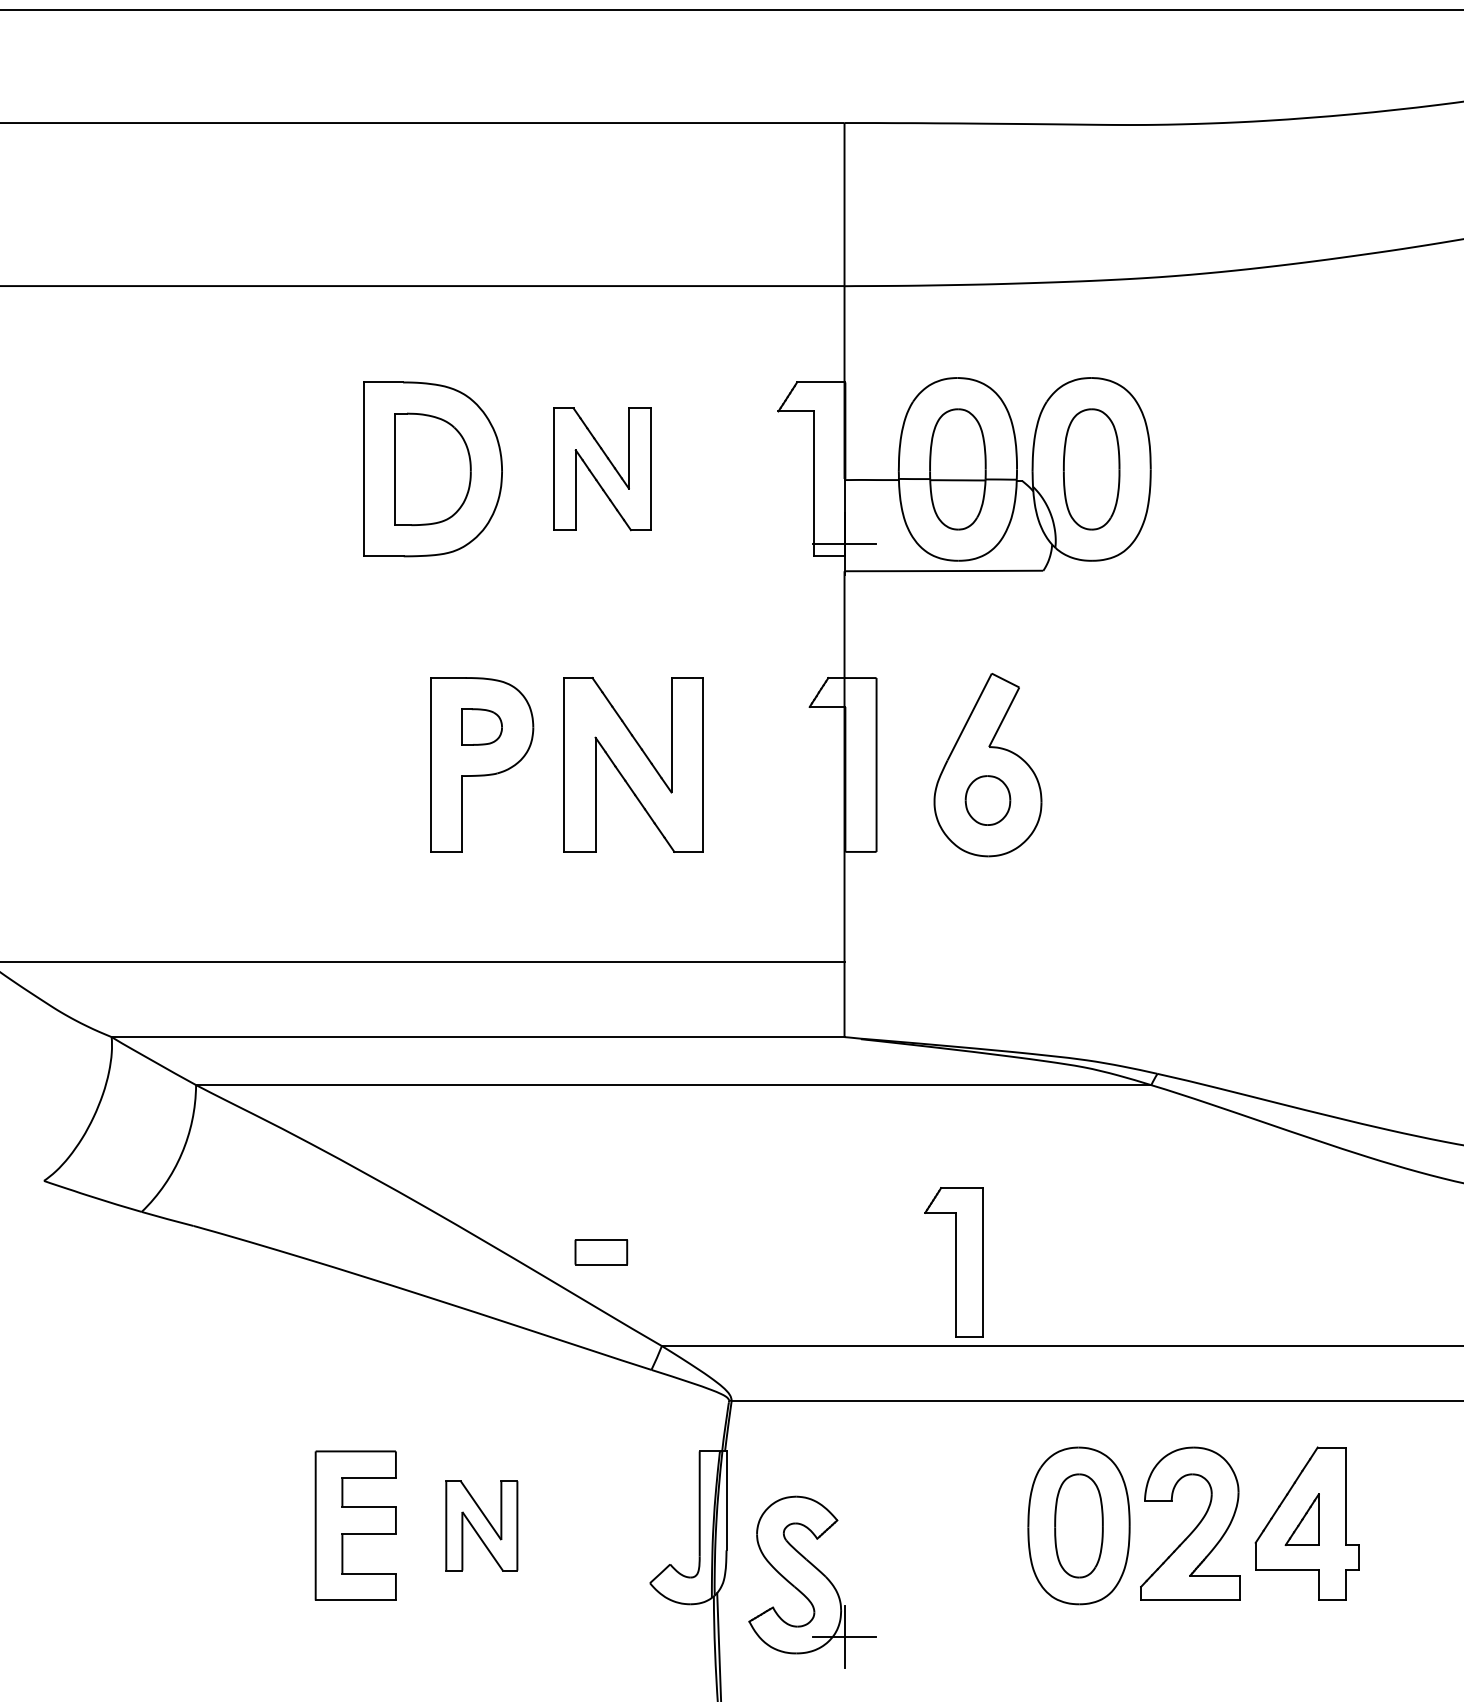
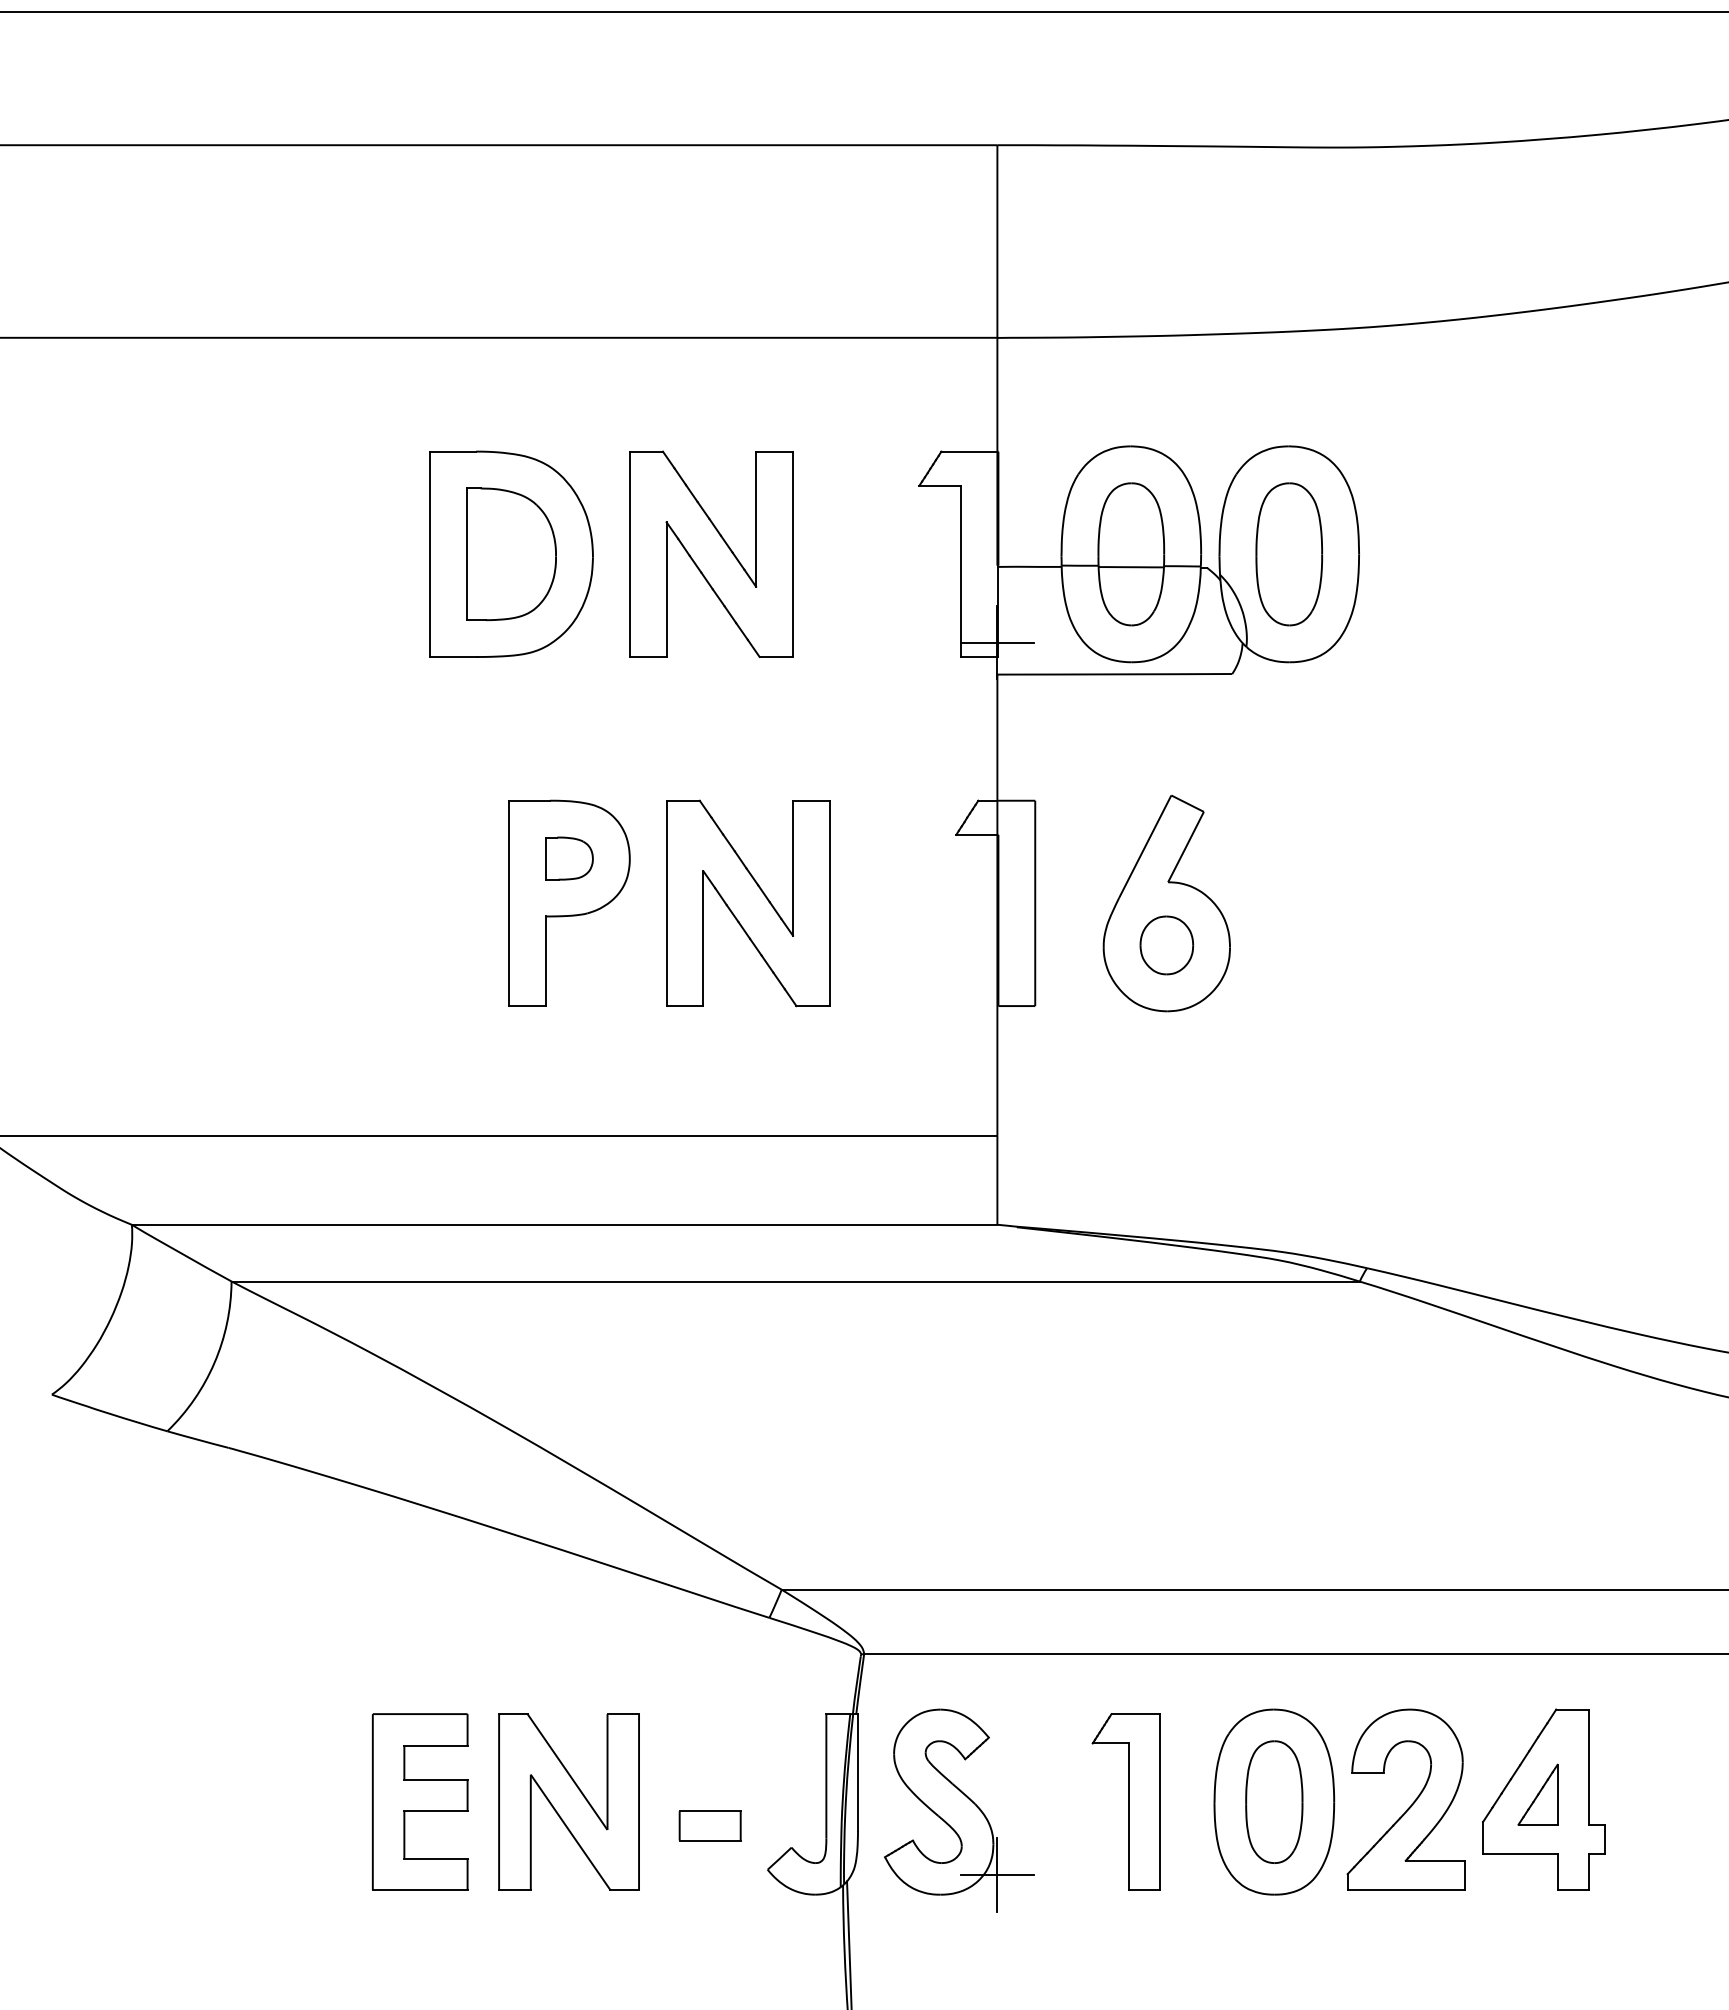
part: (602, 468) -> (711, 553), size x1.43
part: (600, 1251) -> (709, 1825), moved
part: (952, 1262) -> (1125, 1801), moved
part: (481, 1525) -> (568, 1801), size x1.67
part: (812, 1582) -> (959, 1810), moved

